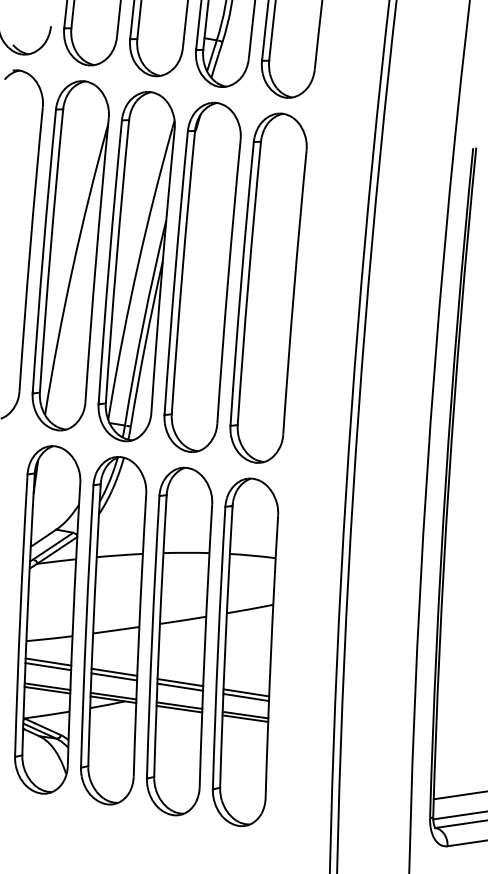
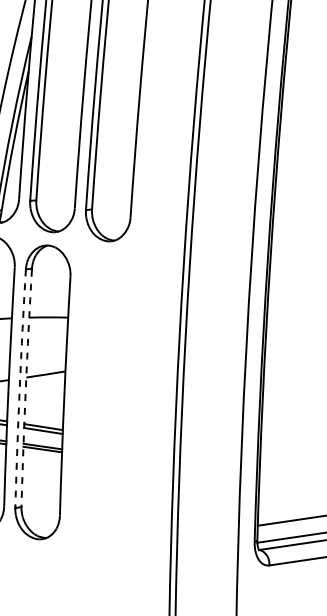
arc: (152, 636) -> (20, 388), solid -> dashed
arc: (159, 636) -> (25, 388), solid -> dashed
part: (245, 652) -> (98, 401), removed

